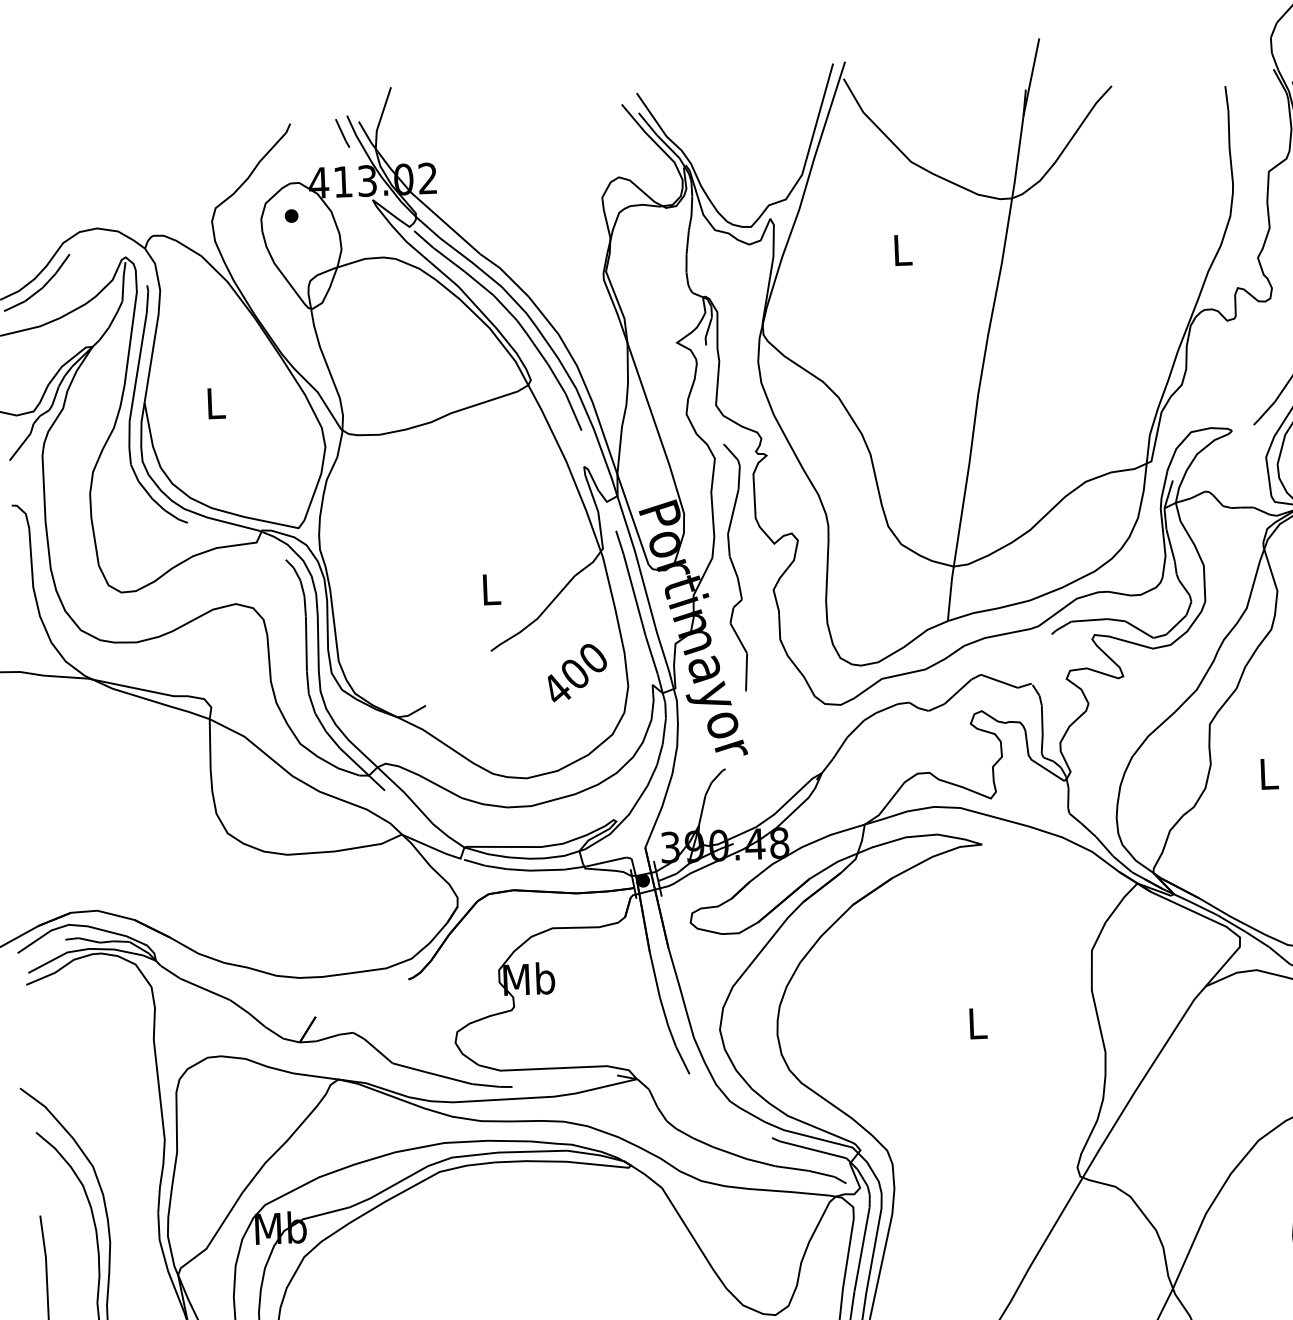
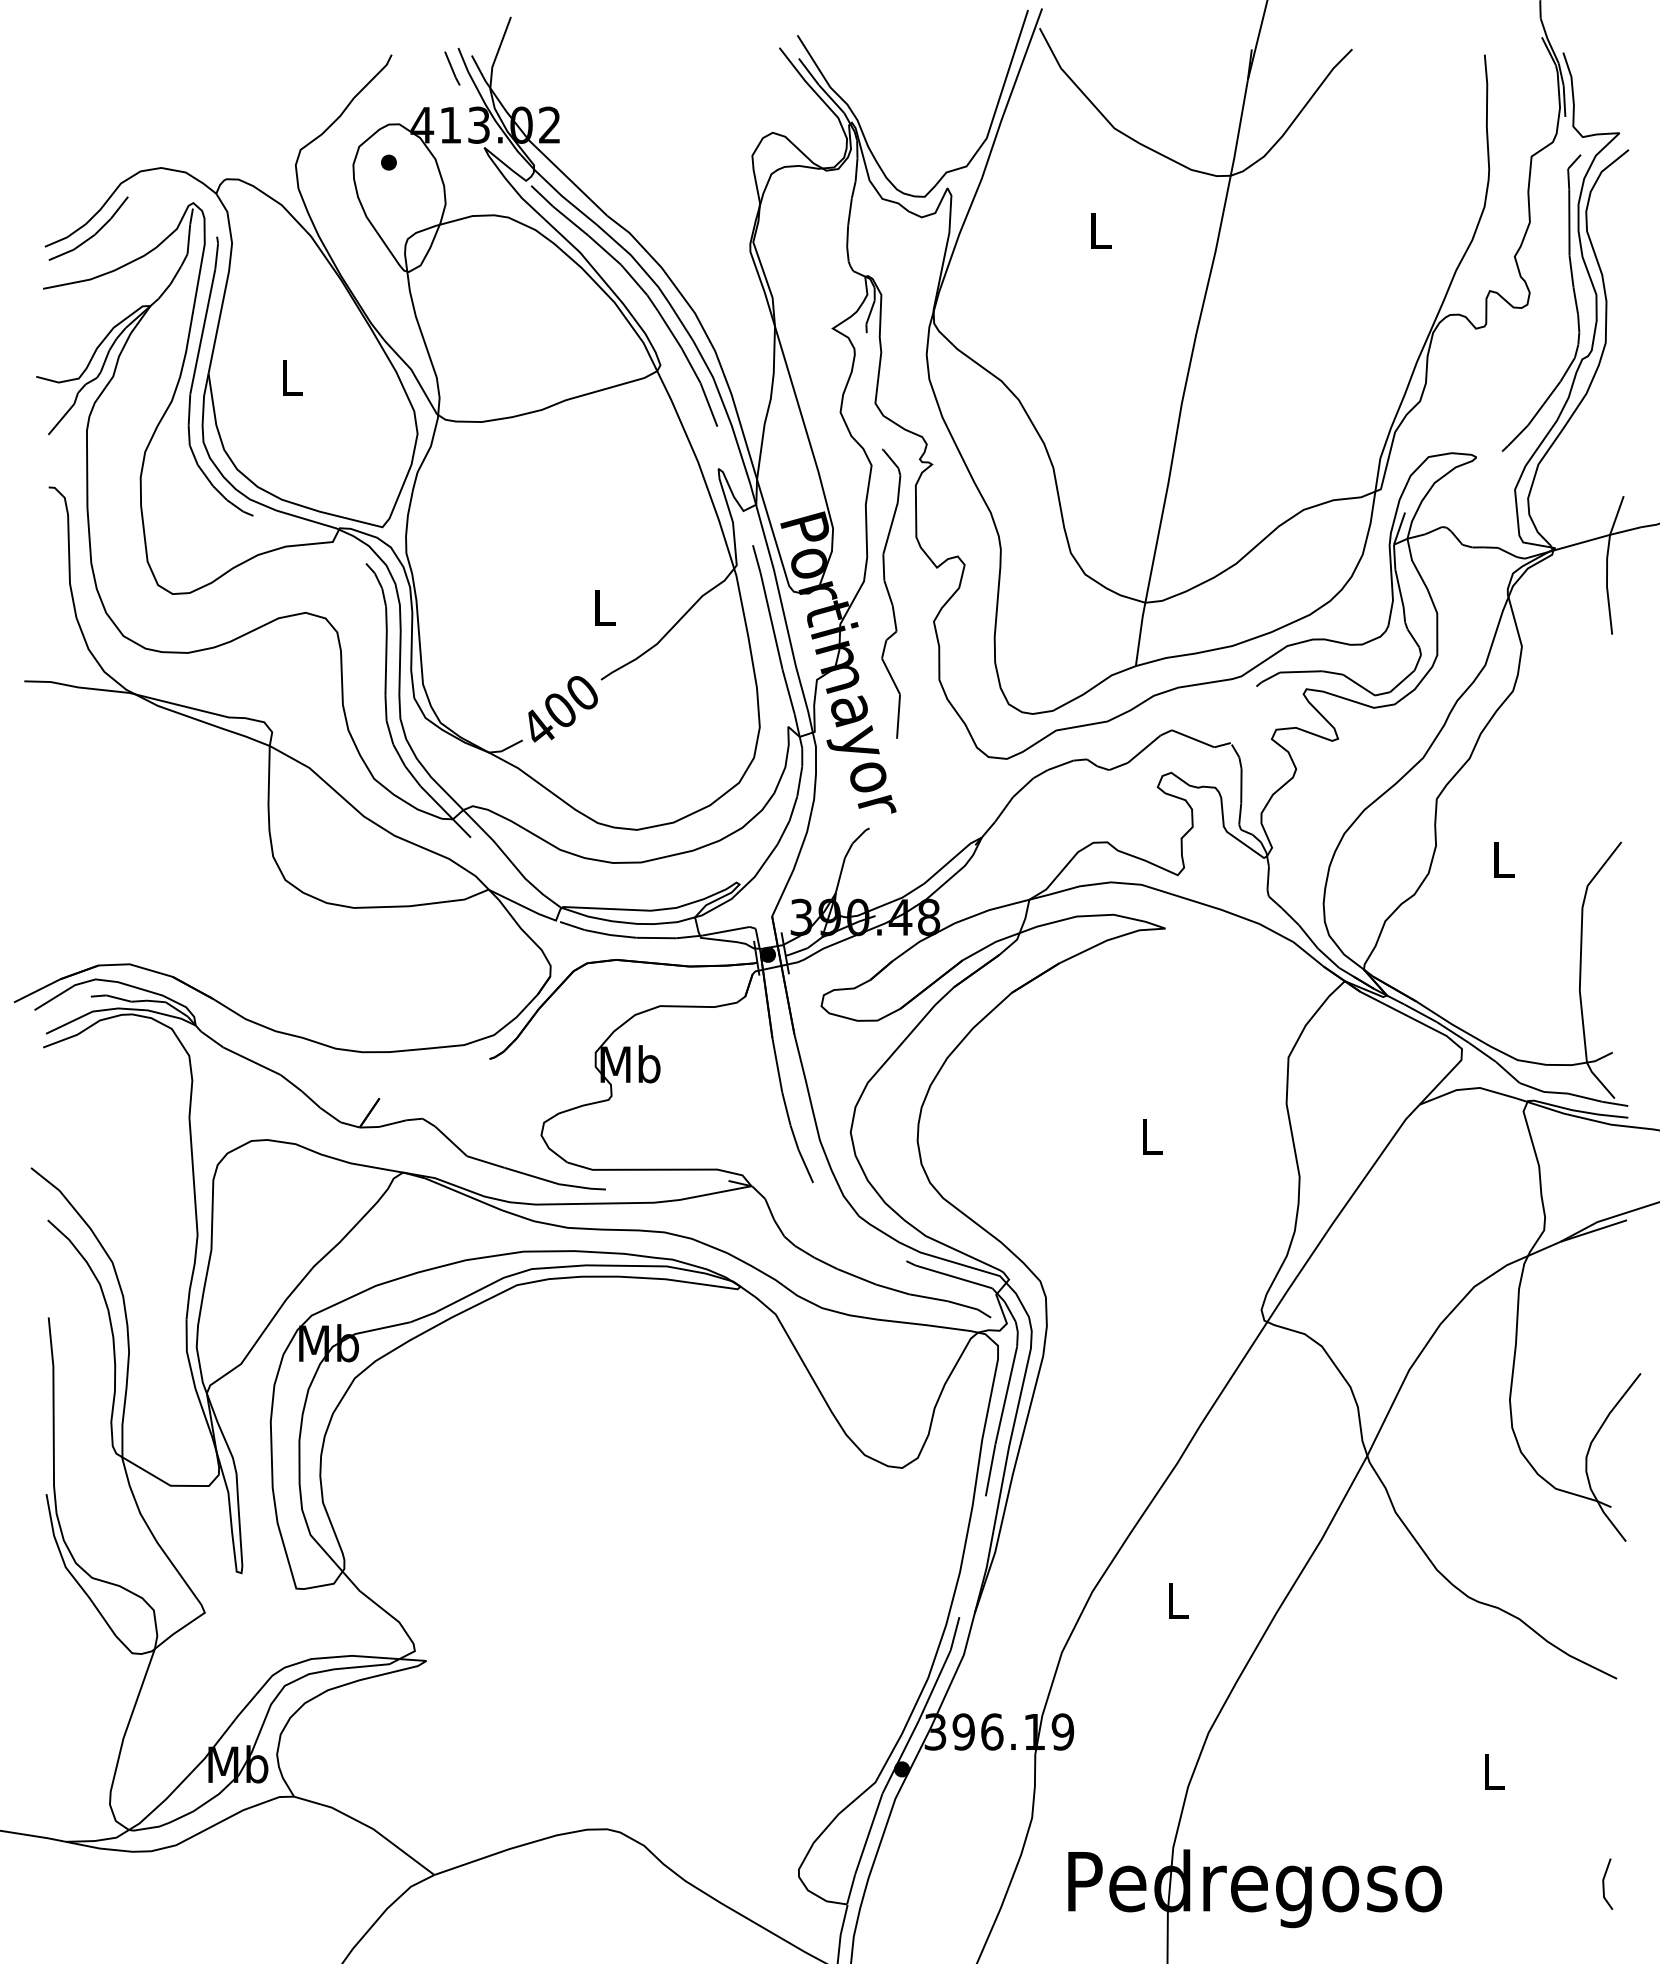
text: (576, 673) -> (562, 709), moved

